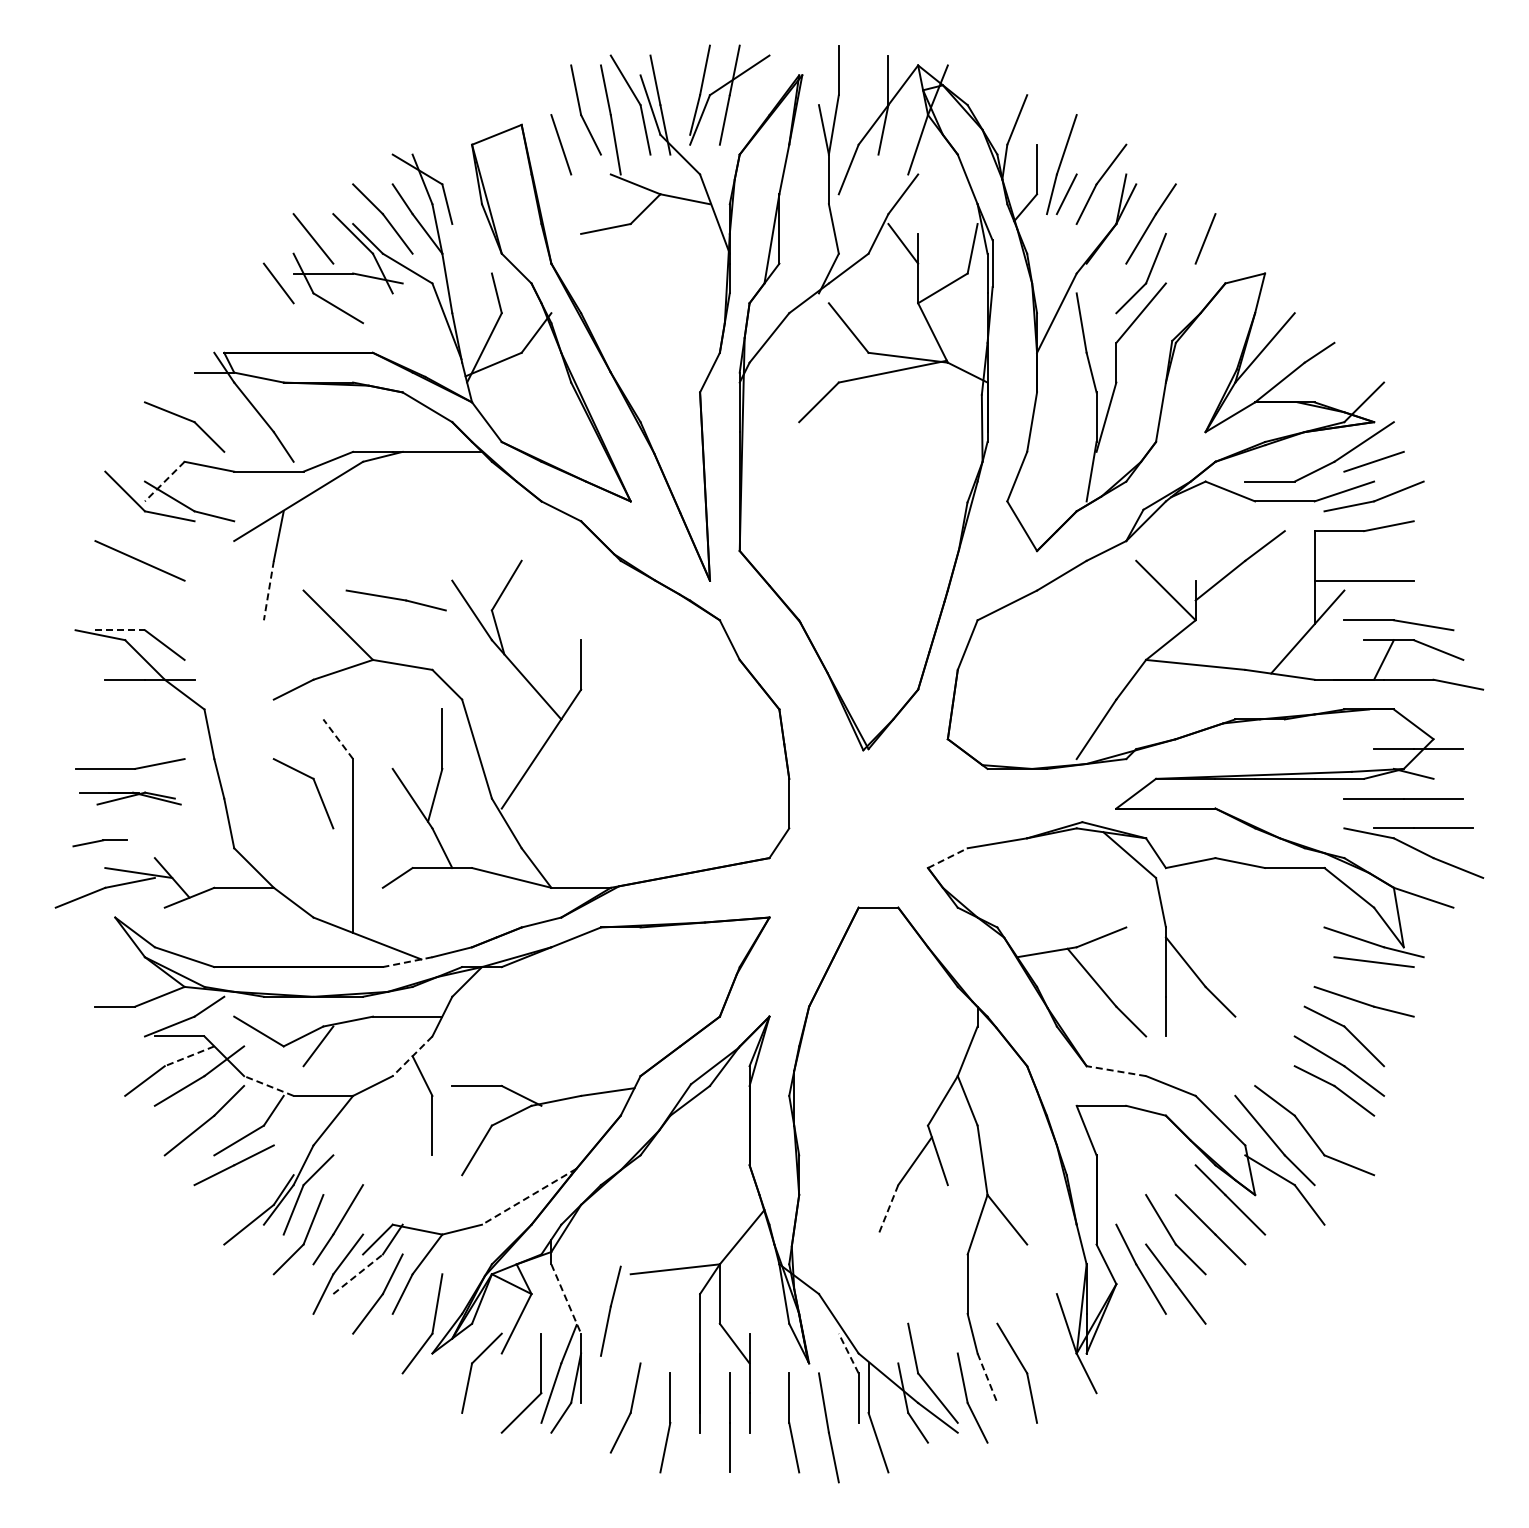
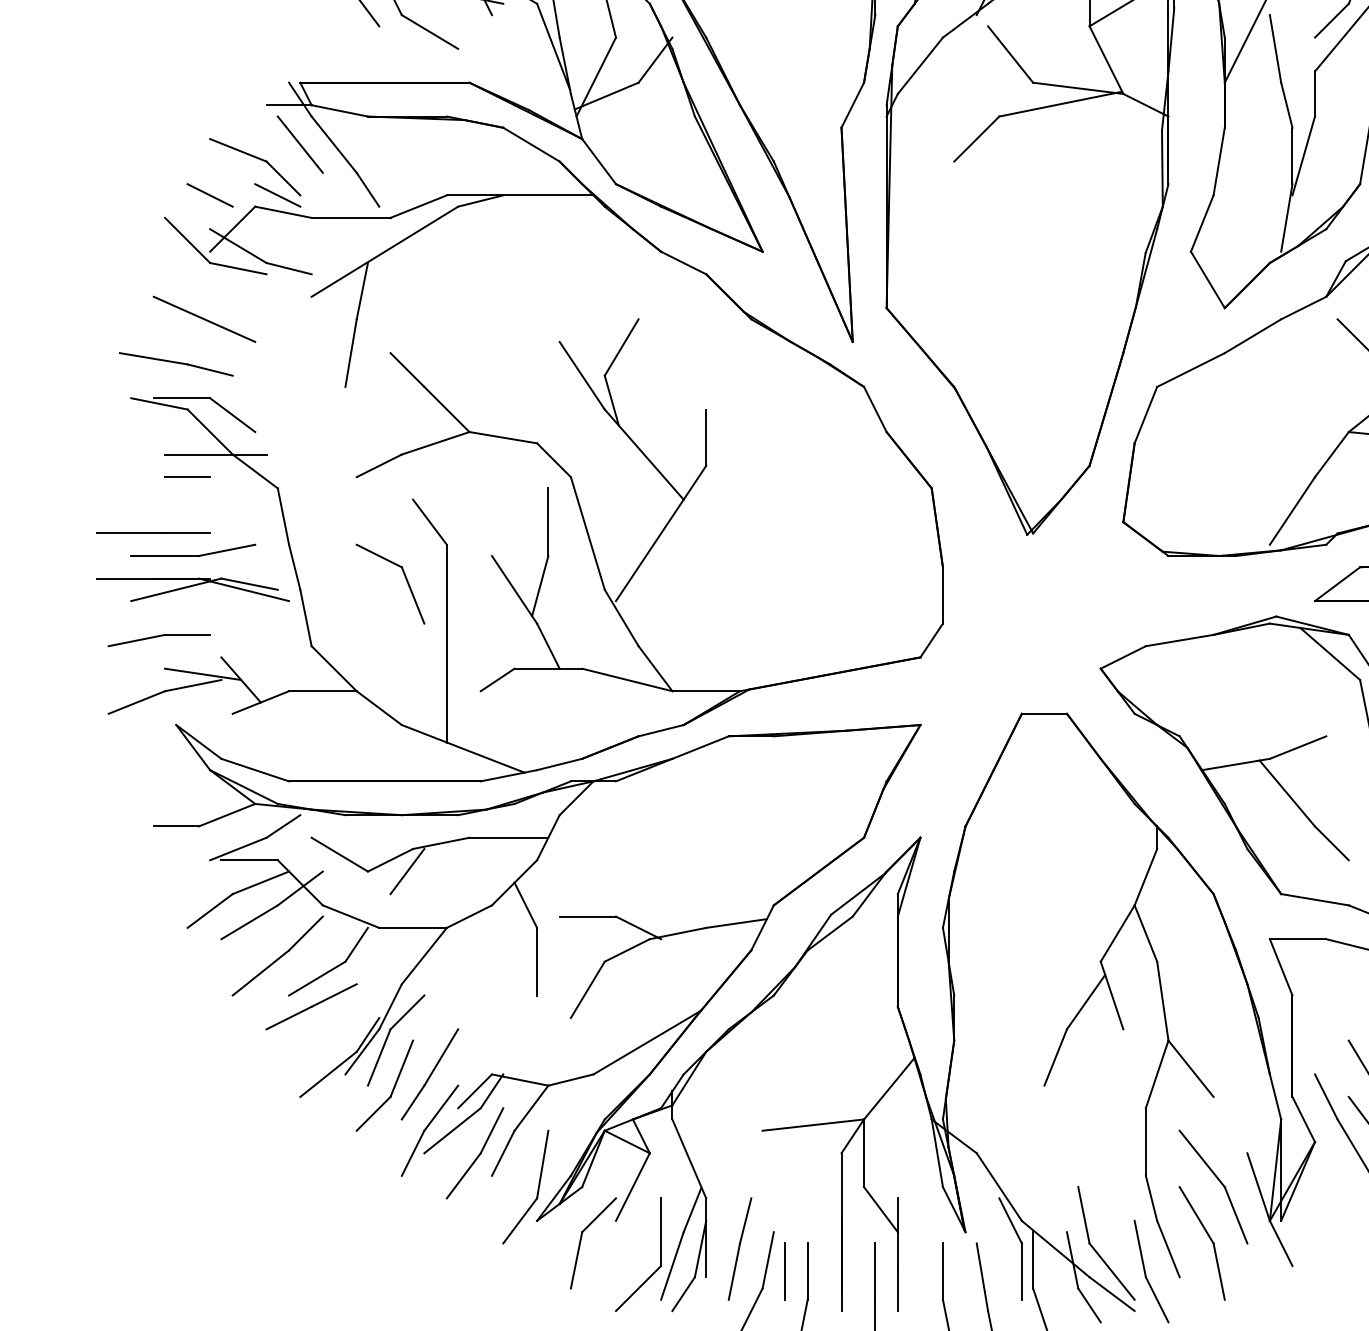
line: (224, 407) -> (300, 144), added
line: (144, 451) -> (209, 194), added
line: (204, 451) -> (277, 194), added
line: (164, 481) -> (232, 229), dashed -> solid
line: (268, 591) -> (350, 354), dashed -> solid
part: (395, 600) -> (175, 364), moved
line: (120, 630) -> (182, 398), dashed -> solid
line: (124, 699) -> (186, 477), added
line: (338, 739) -> (430, 522), dashed -> solid
line: (95, 748) -> (153, 532), added
part: (130, 798) -> (193, 589), size x1.67
part: (99, 843) -> (158, 640), size x1.67
line: (948, 857) -> (1124, 656), dashed -> solid
line: (407, 962) -> (508, 776), dashed -> solid
line: (189, 1056) -> (260, 883), dashed -> solid
line: (412, 1056) -> (514, 883), dashed -> solid
line: (1115, 1071) -> (1314, 900), dashed -> solid
line: (268, 1086) -> (350, 917), dashed -> solid
line: (529, 1196) -> (647, 1042), dashed -> solid
line: (888, 1209) -> (1055, 1057), dashed -> solid
line: (358, 1274) -> (453, 1131), dashed -> solid
line: (566, 1299) -> (689, 1159), dashed -> solid
part: (610, 1310) -> (739, 1248), moved
part: (1031, 1318) -> (1218, 1181), added
line: (848, 1353) -> (1010, 1220), dashed -> solid
line: (987, 1378) -> (1168, 1249), dashed -> solid
line: (650, 1397) -> (785, 1270), added

